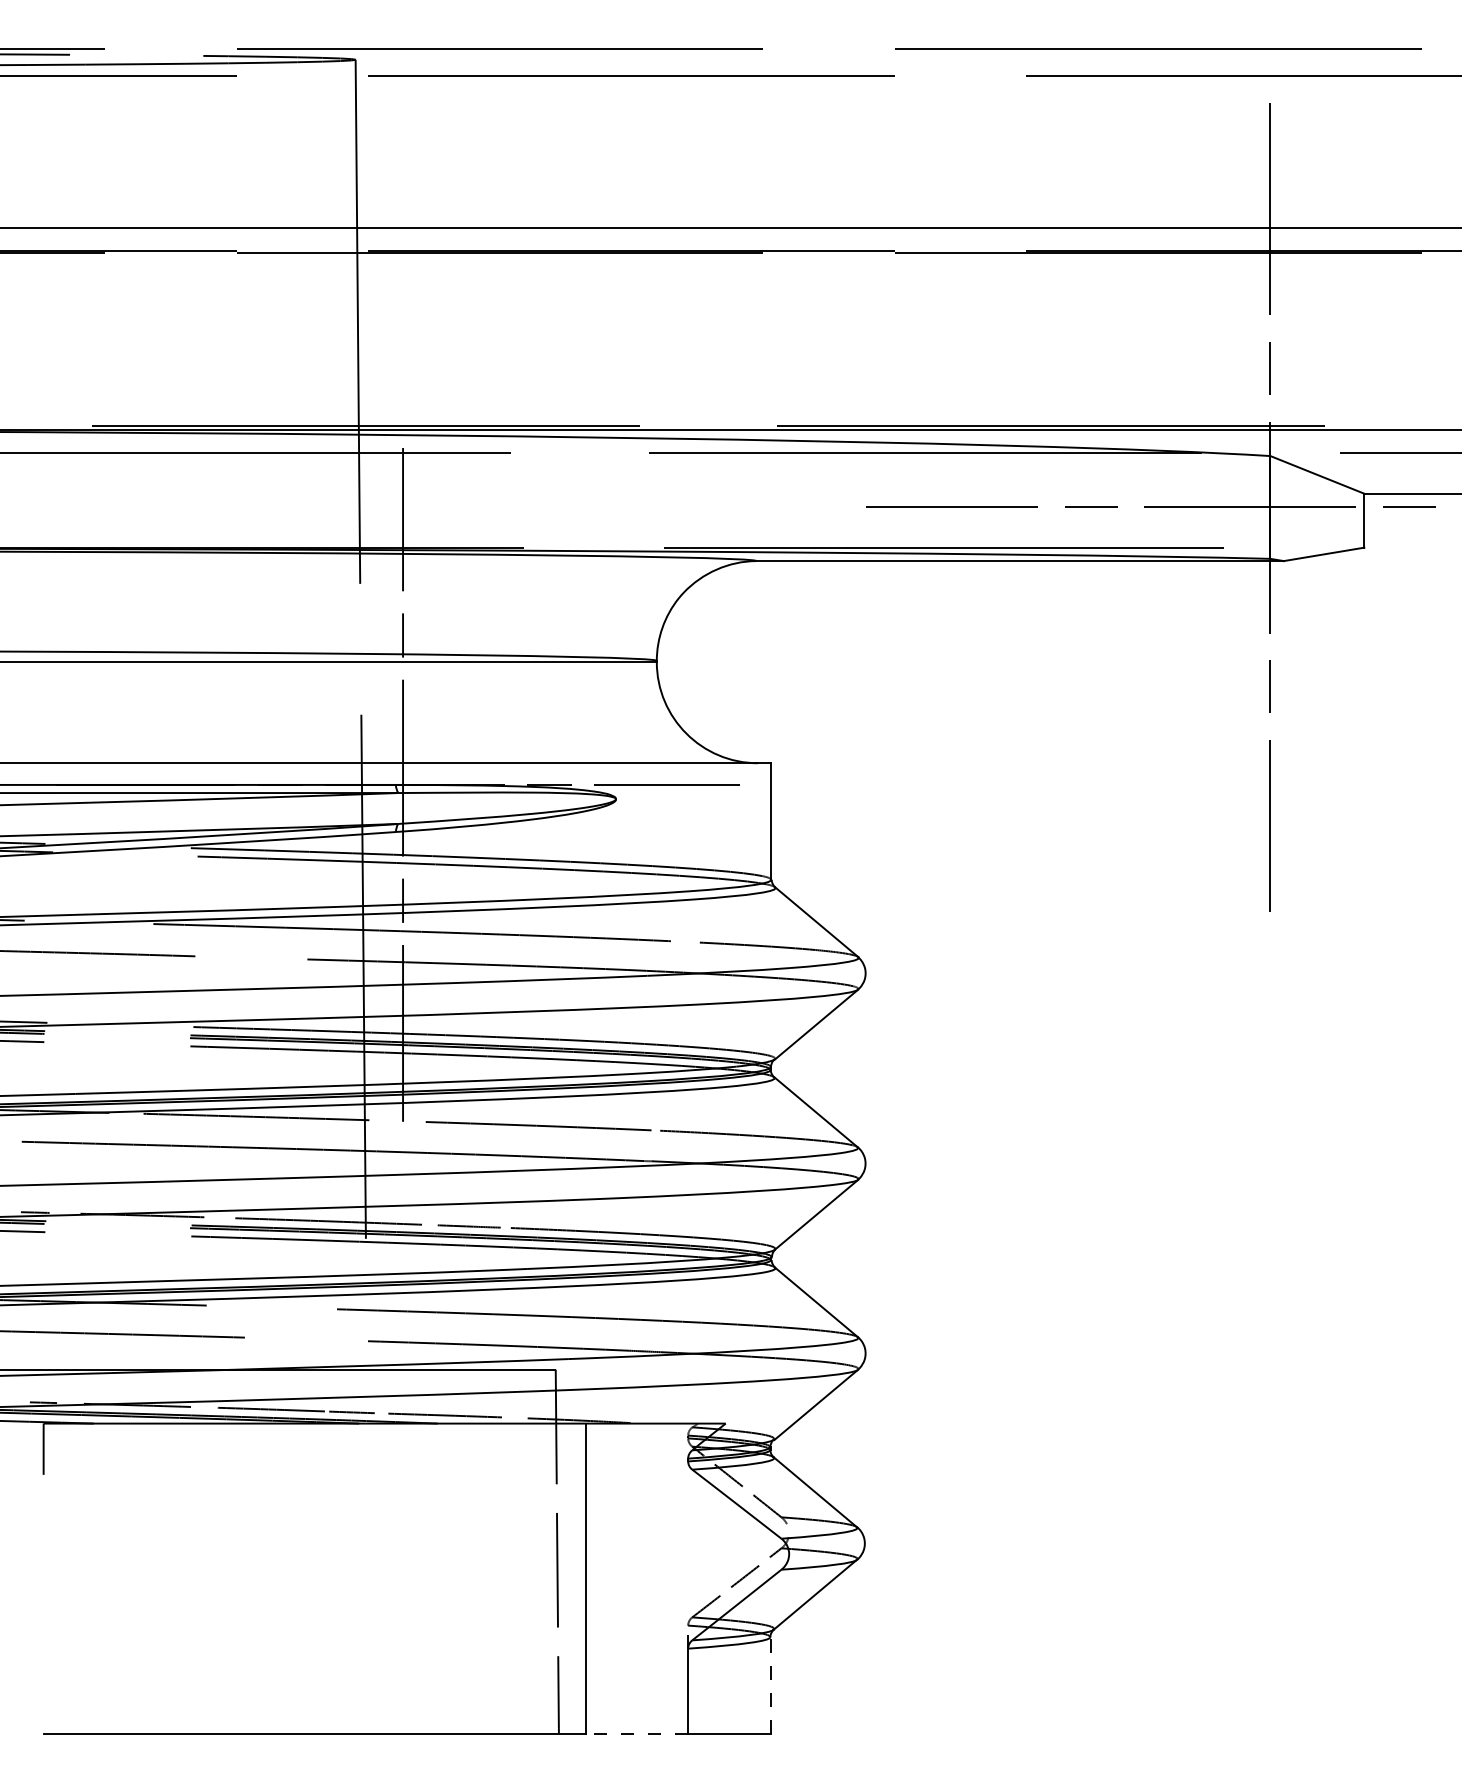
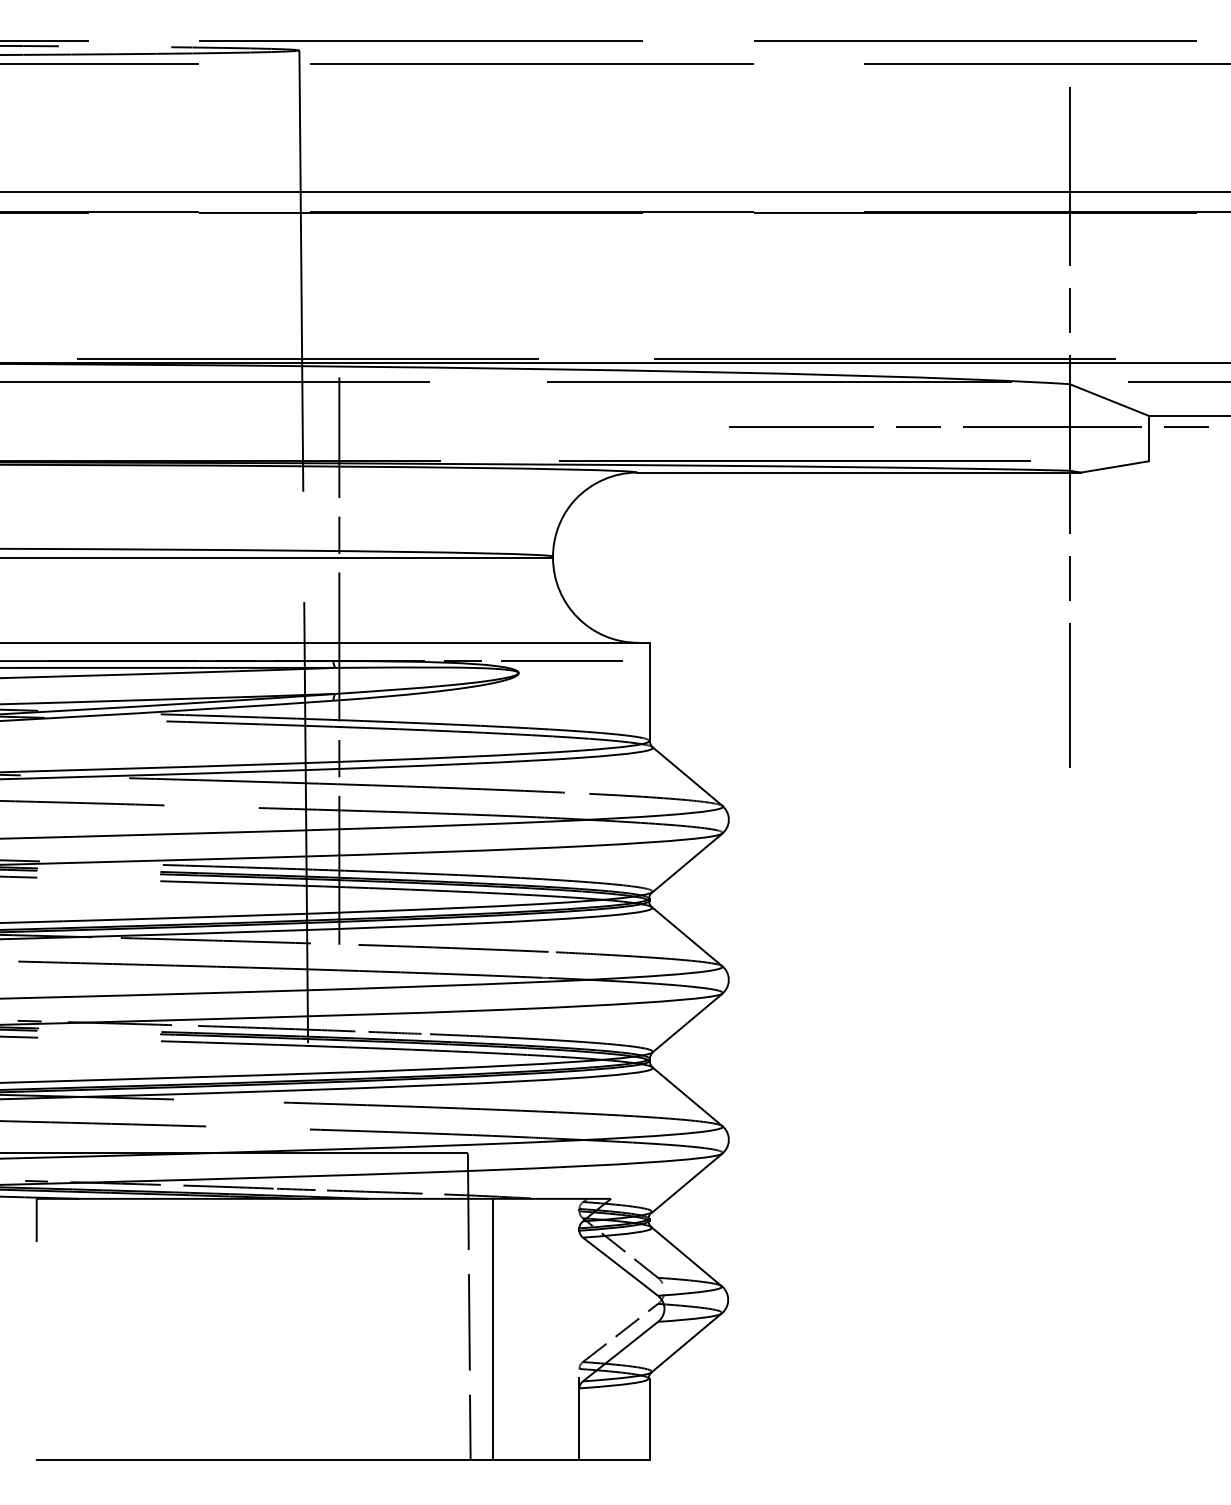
line: (771, 1685) -> (649, 1419), dashed -> solid
line: (635, 1733) -> (535, 1459), dashed -> solid

